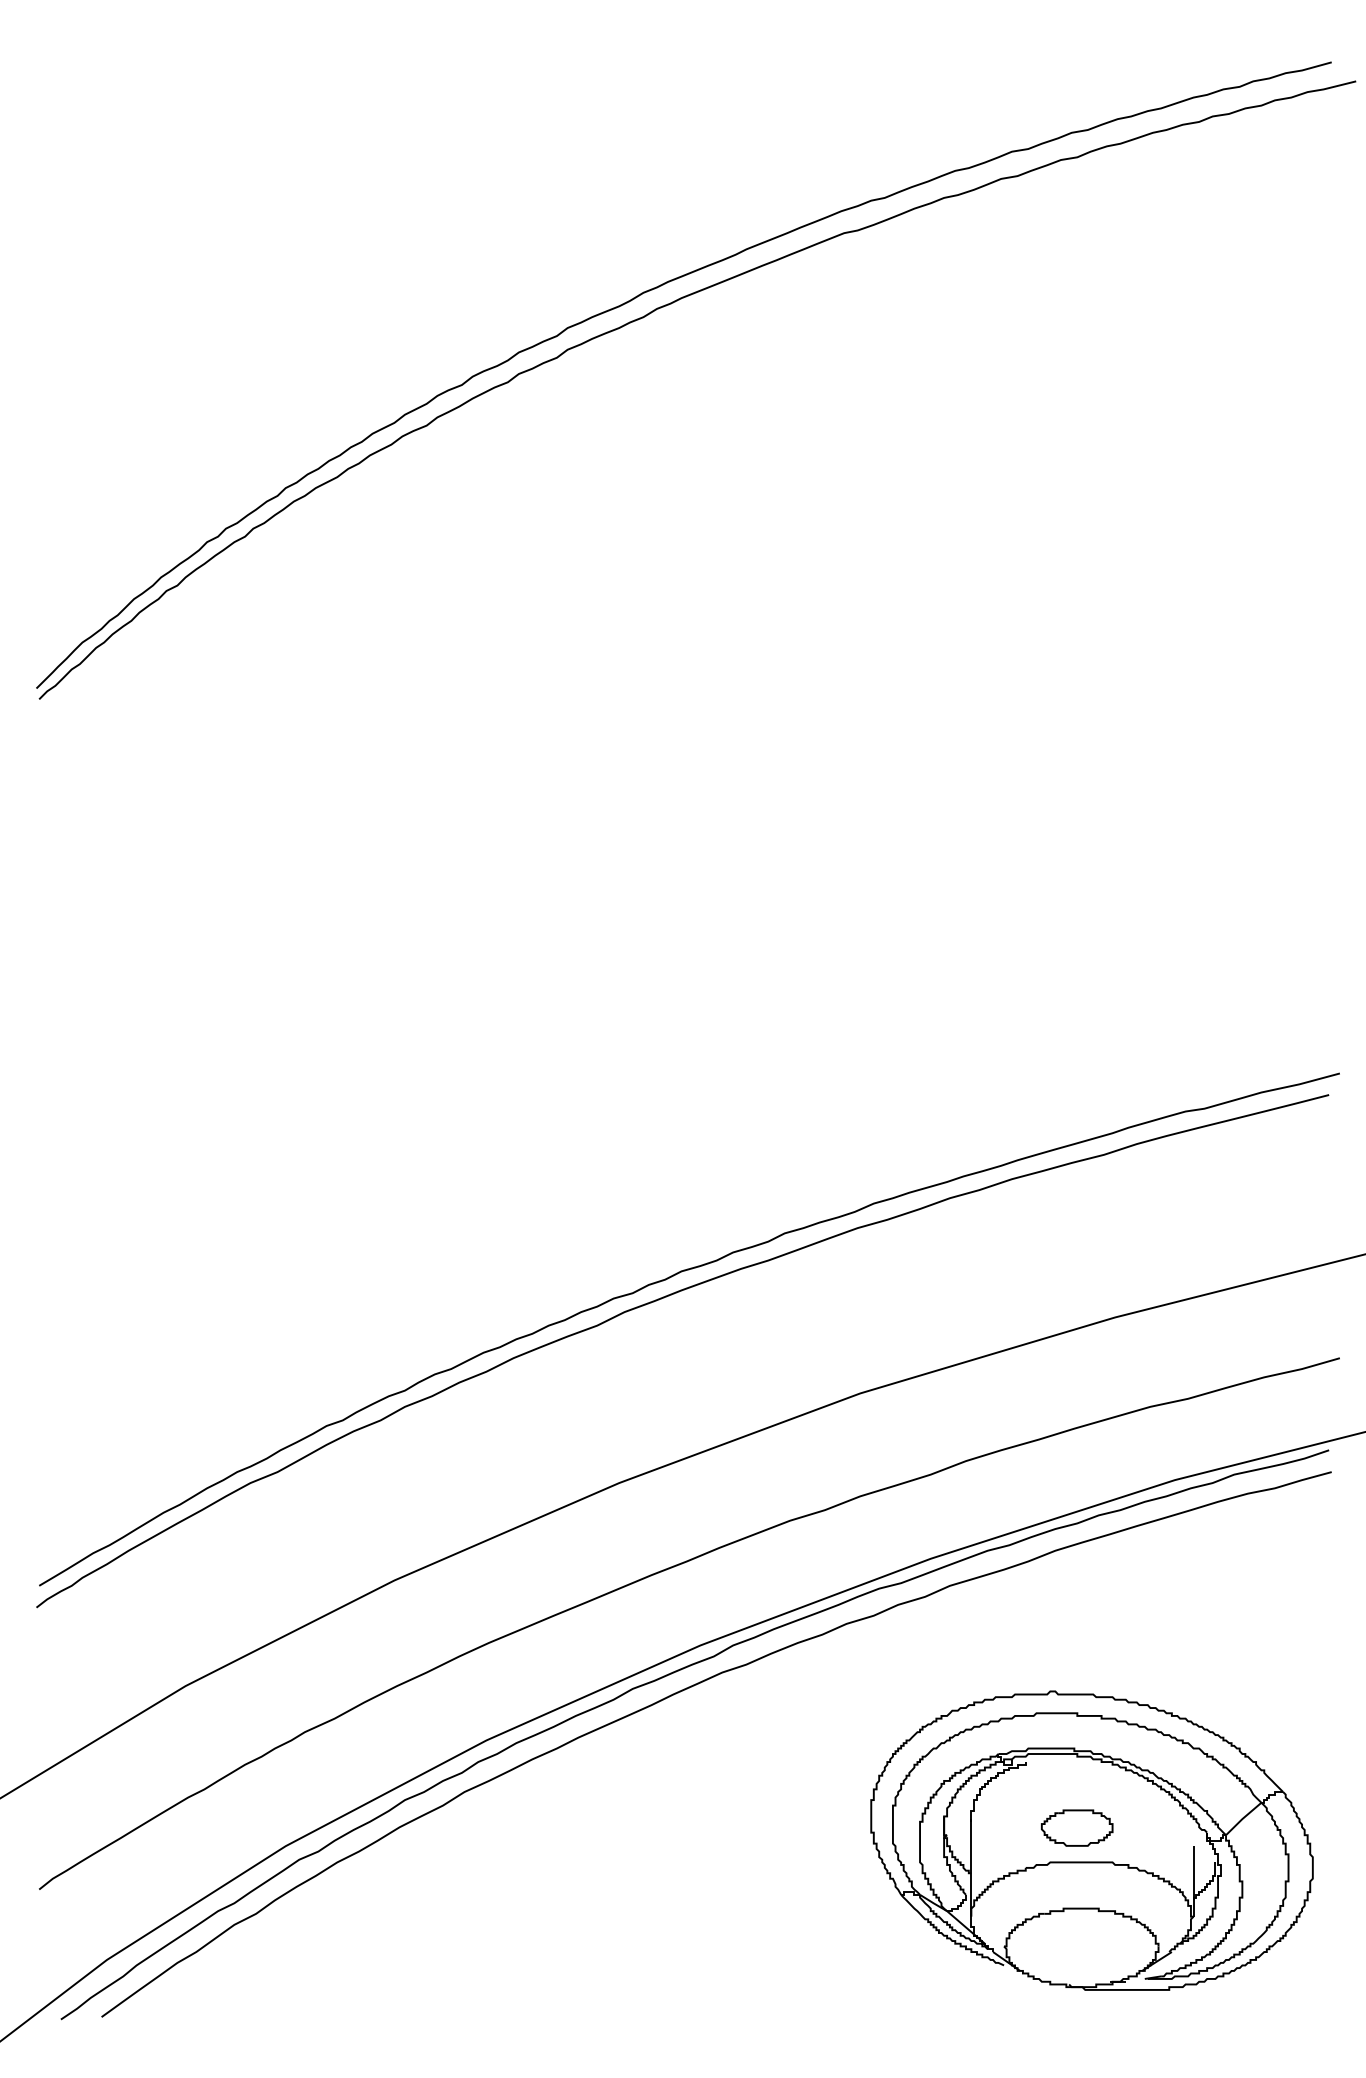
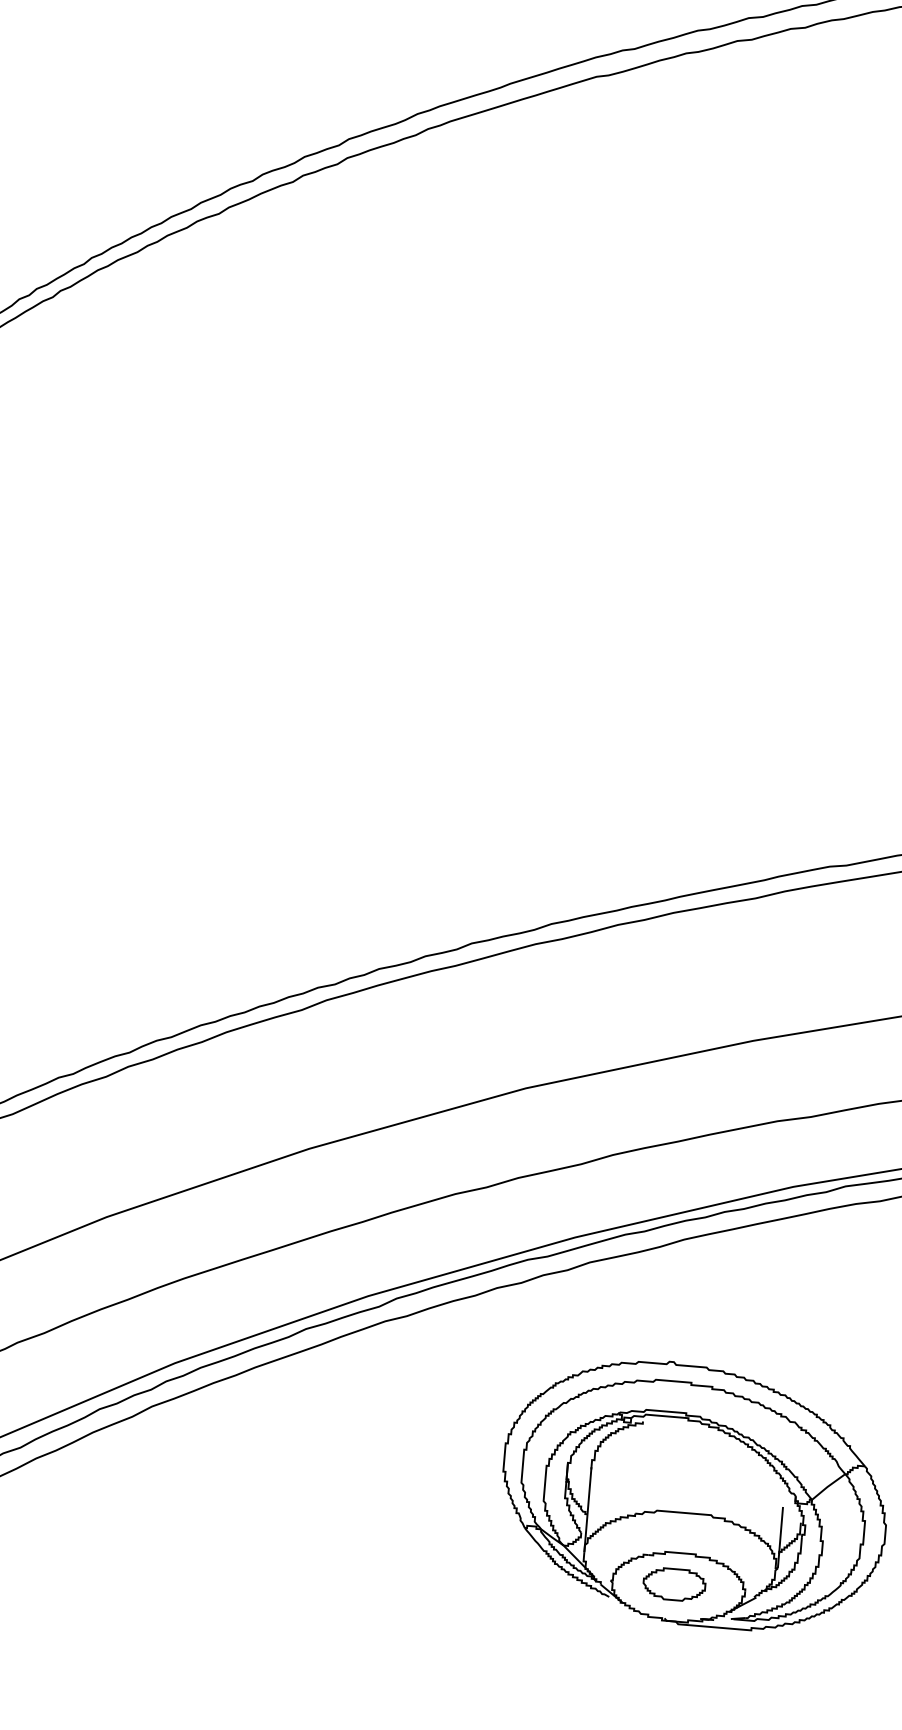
part: (1077, 1827) -> (674, 1584), moved

